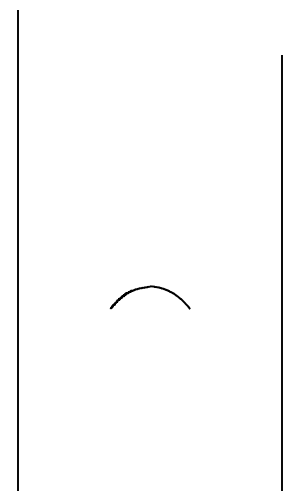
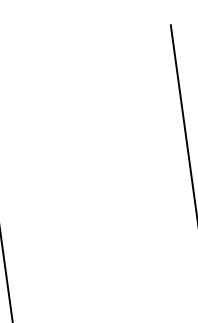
part: (147, 288) -> (94, 210), removed

